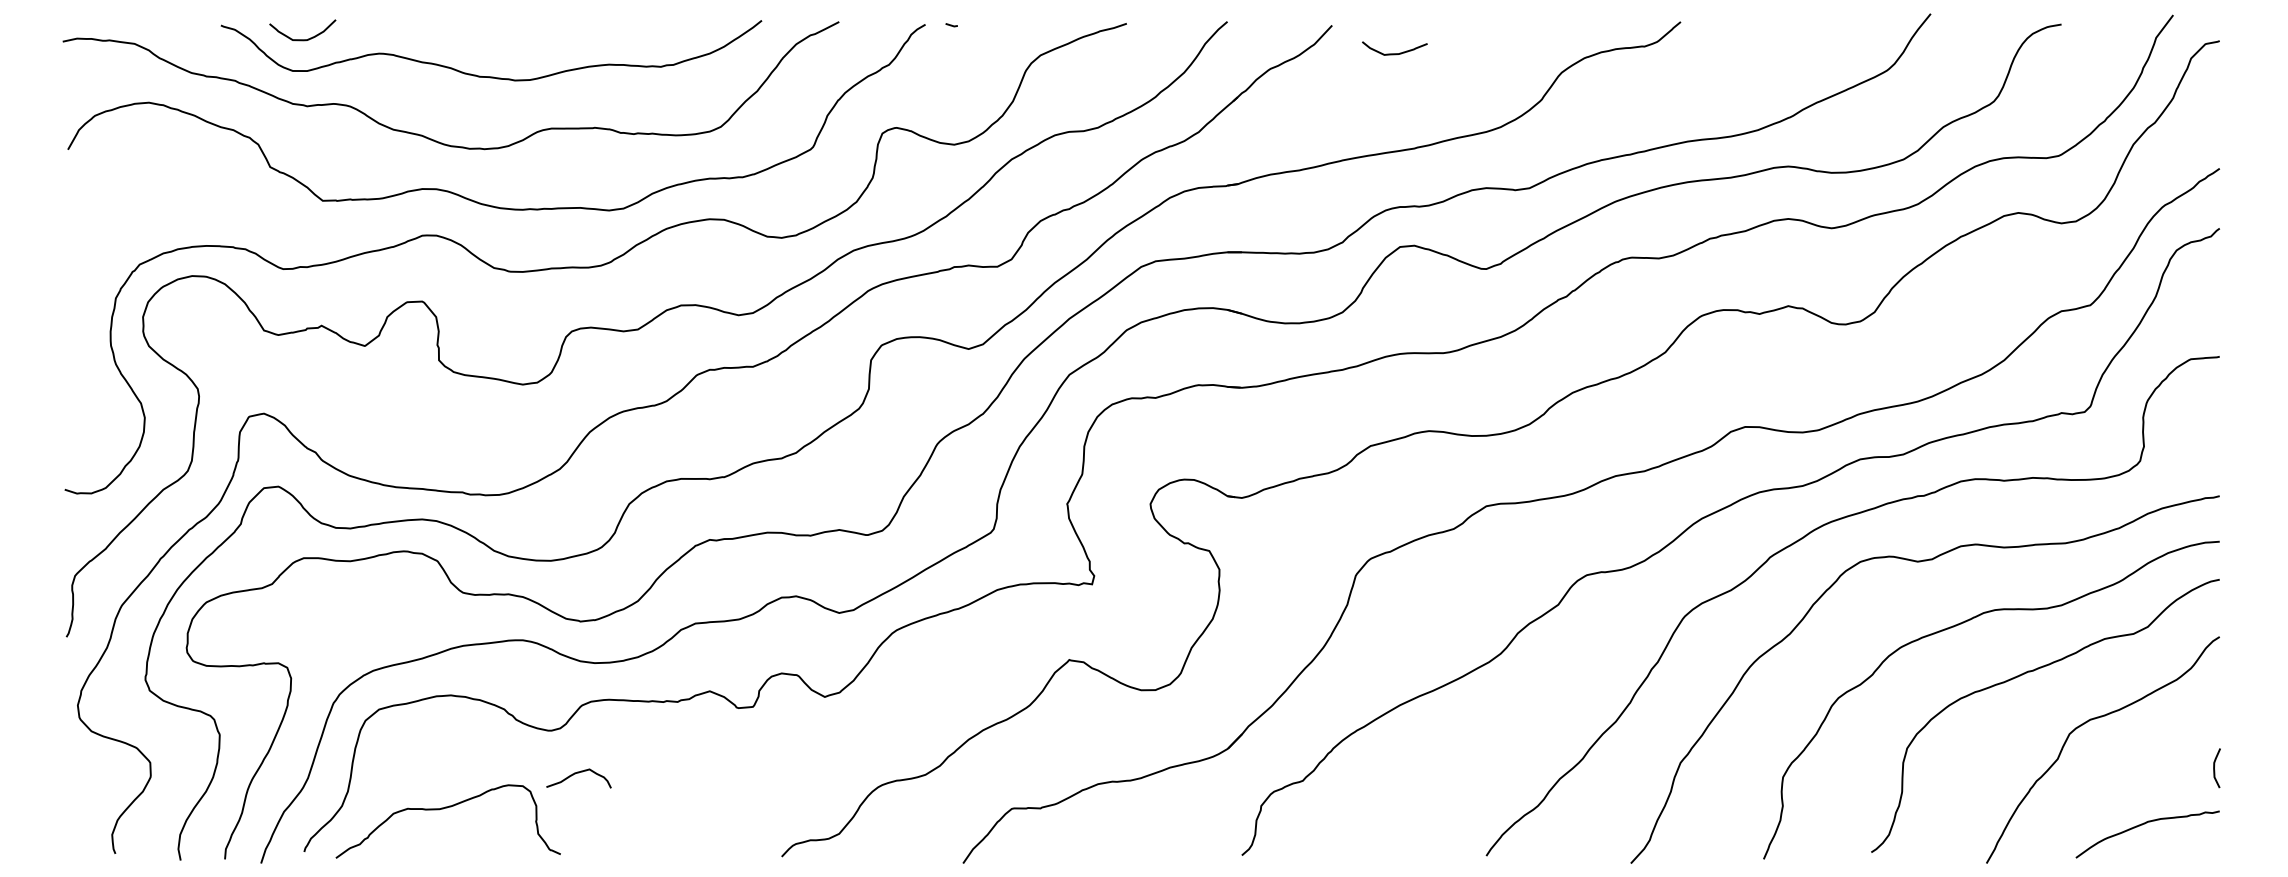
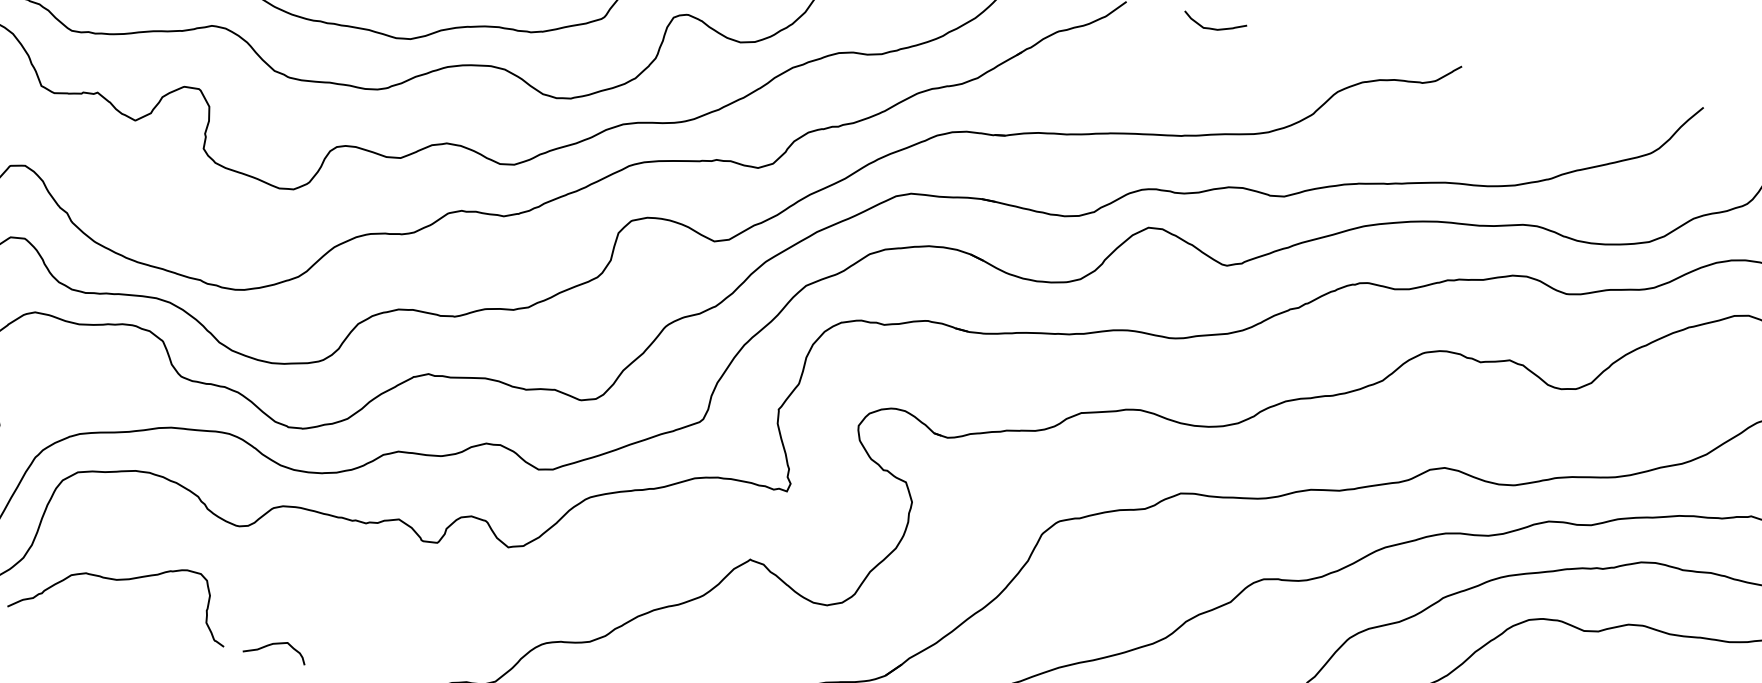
curve: (1394, 53) -> (1213, 28), moved
curve: (578, 773) -> (276, 644), moved

